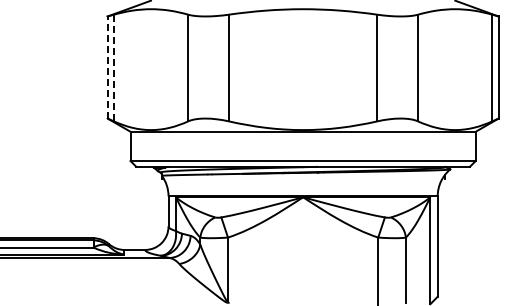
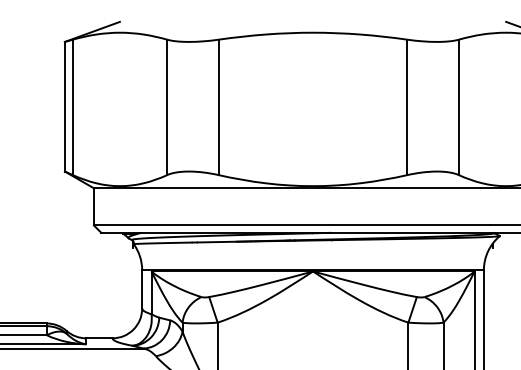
line: (107, 67) -> (64, 106), dashed -> solid
line: (113, 68) -> (72, 107), dashed -> solid

